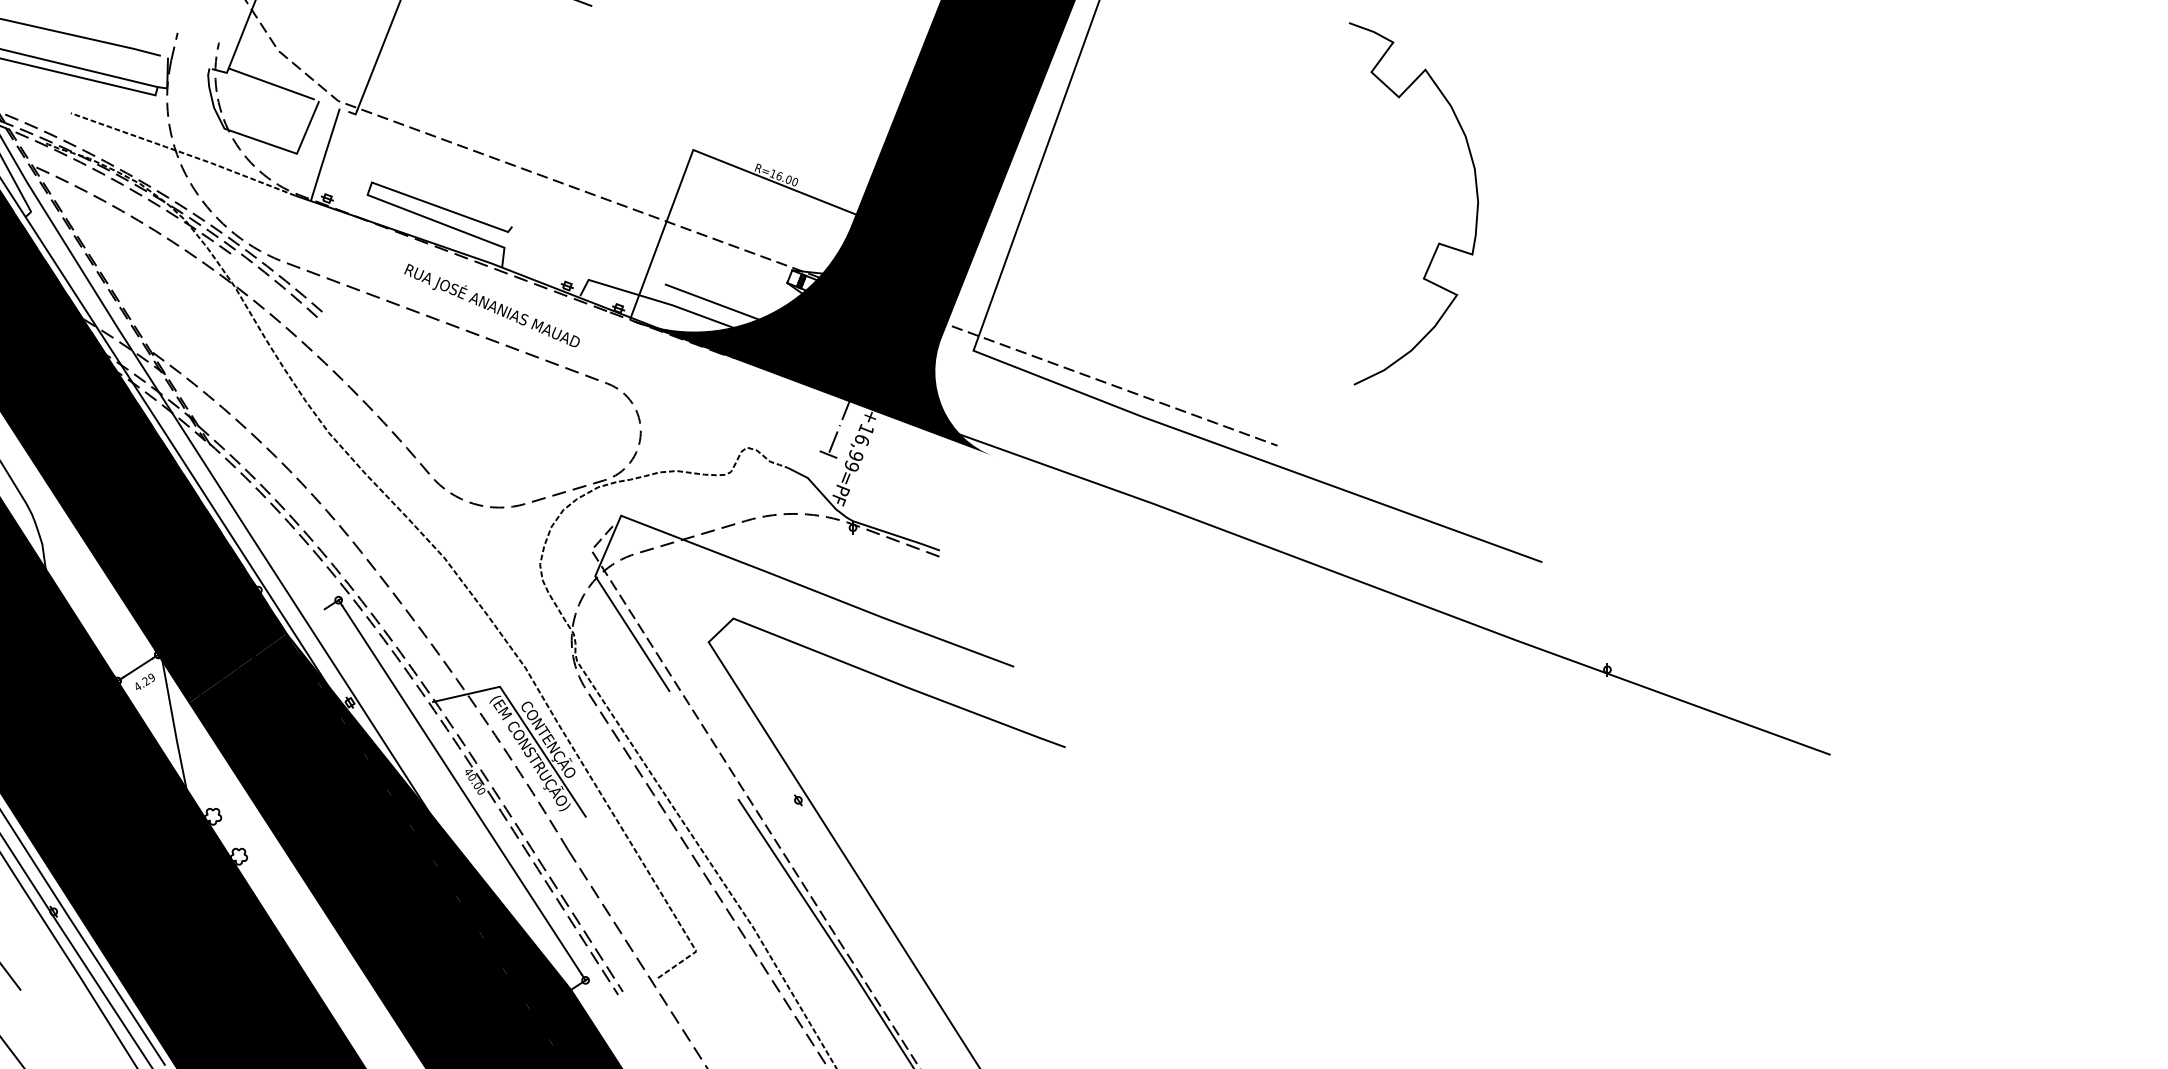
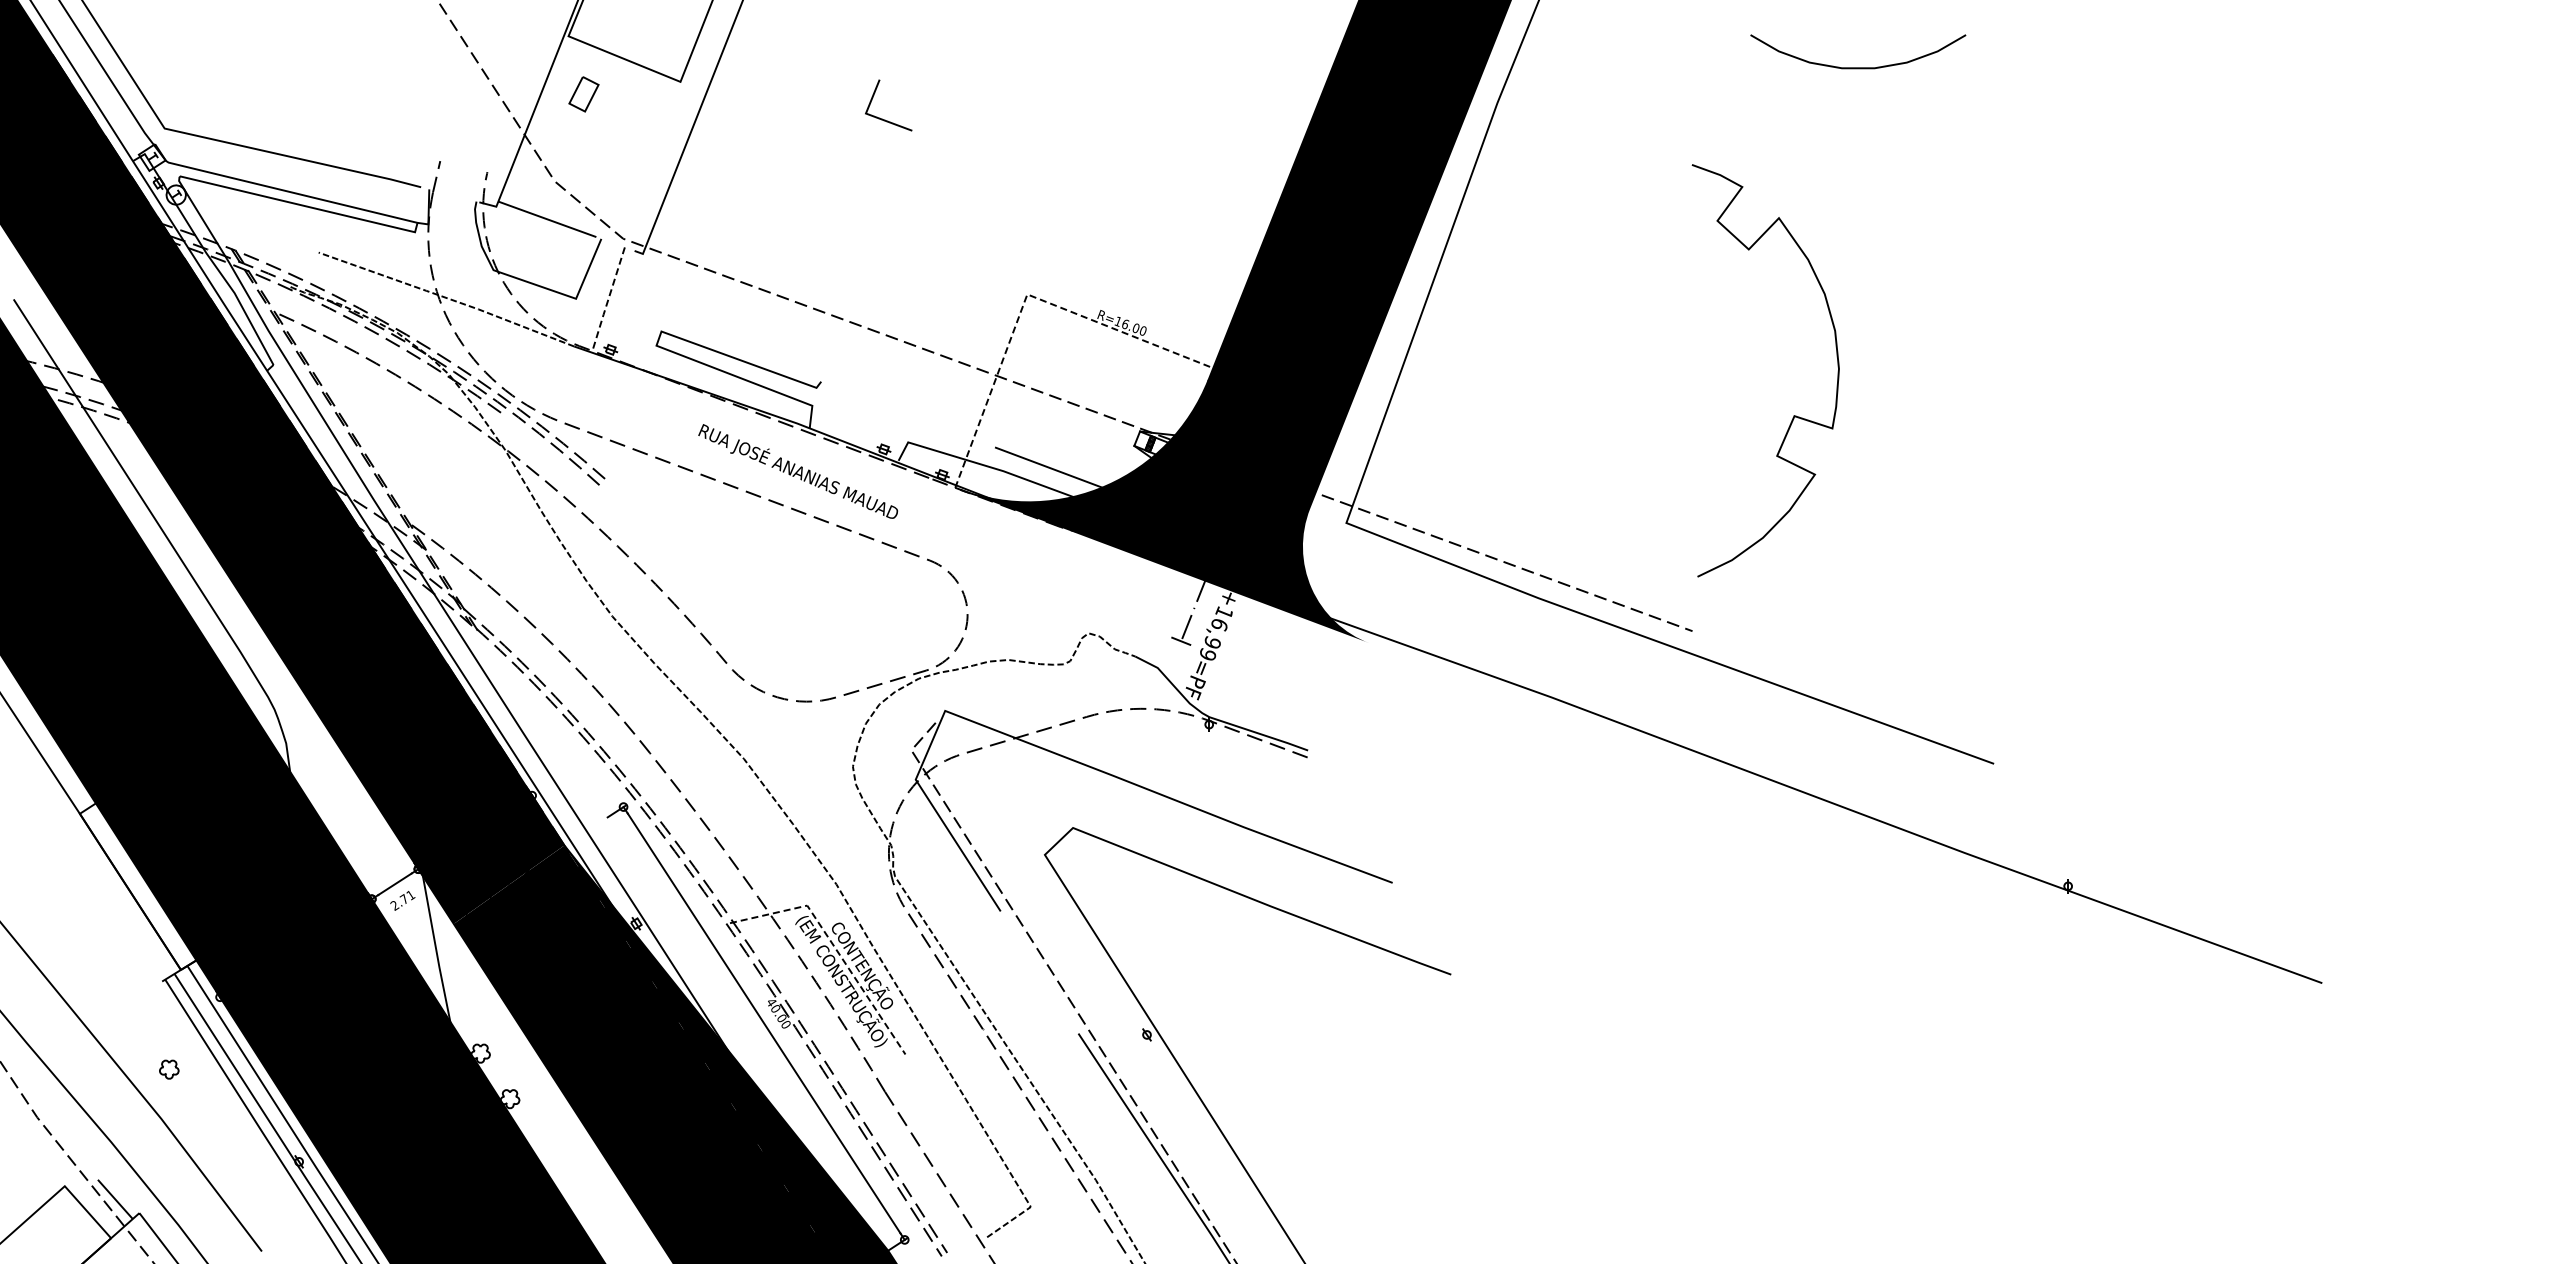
line: (693, 150) -> (1027, 294), solid -> dashed
line: (325, 155) -> (608, 300), solid -> dashed
curve: (1438, 243) -> (1793, 415), moved
text: (144, 682) -> (402, 900), 4.29 -> 2.71
line: (523, 722) -> (834, 946), solid -> dashed

